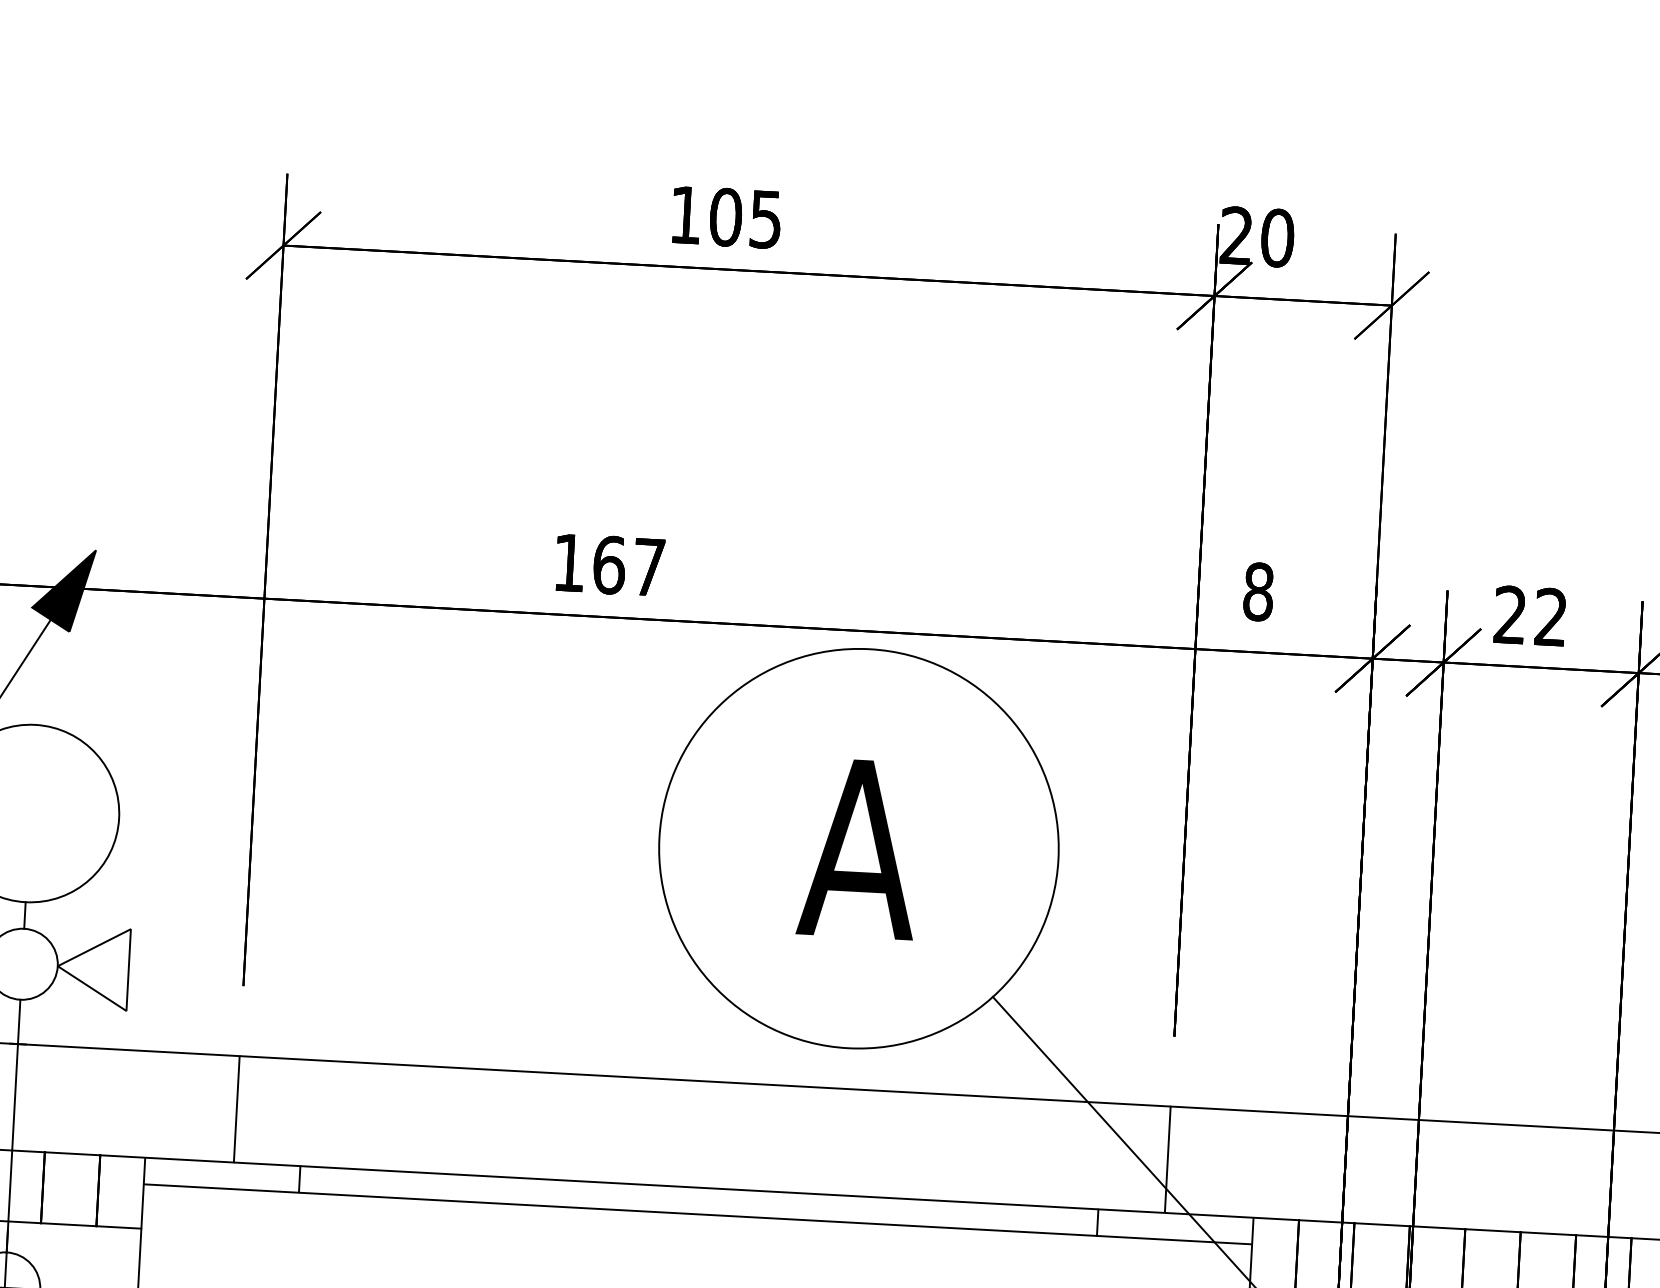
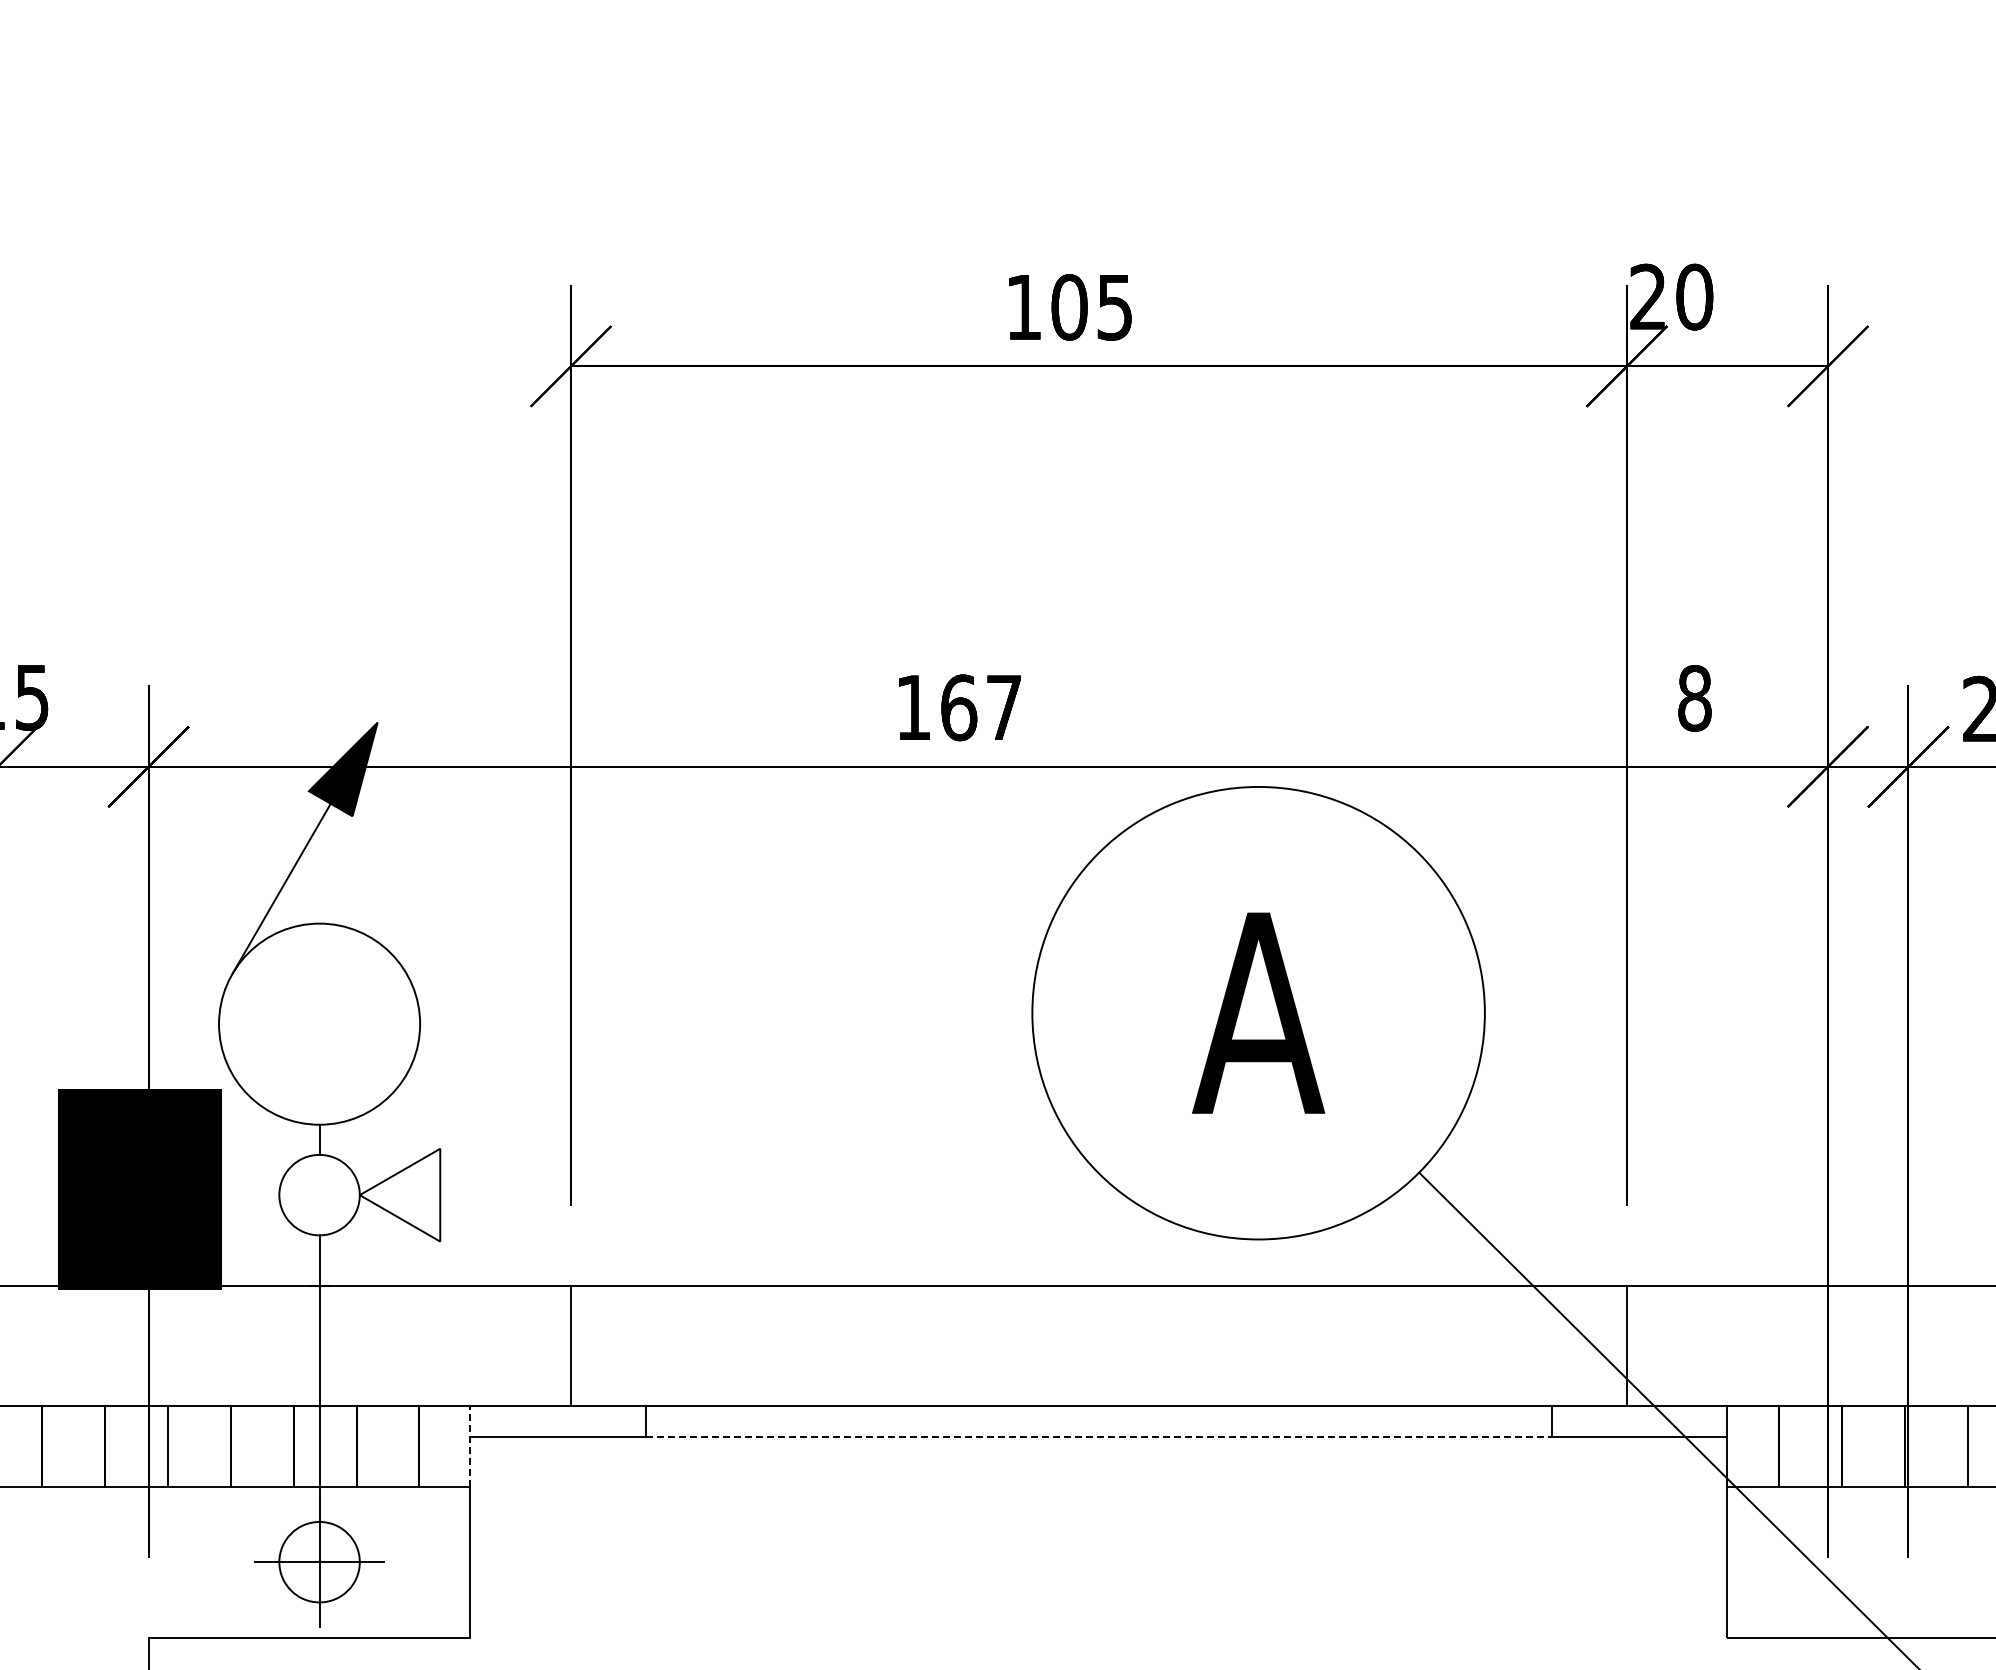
line: (143, 1193) -> (470, 1446), solid -> dashed
line: (697, 1214) -> (1098, 1436), solid -> dashed

